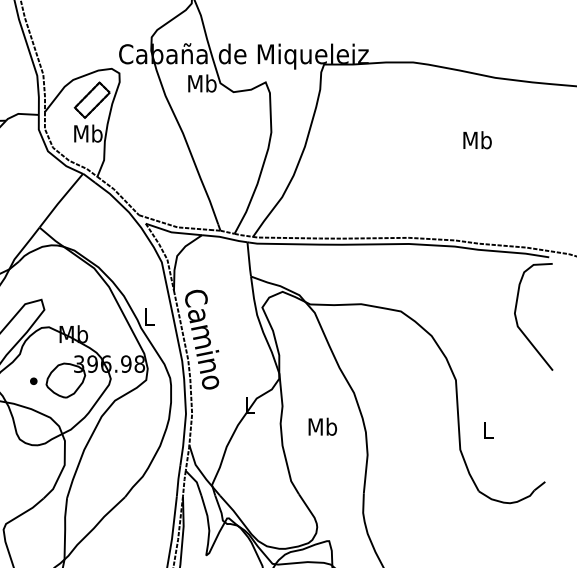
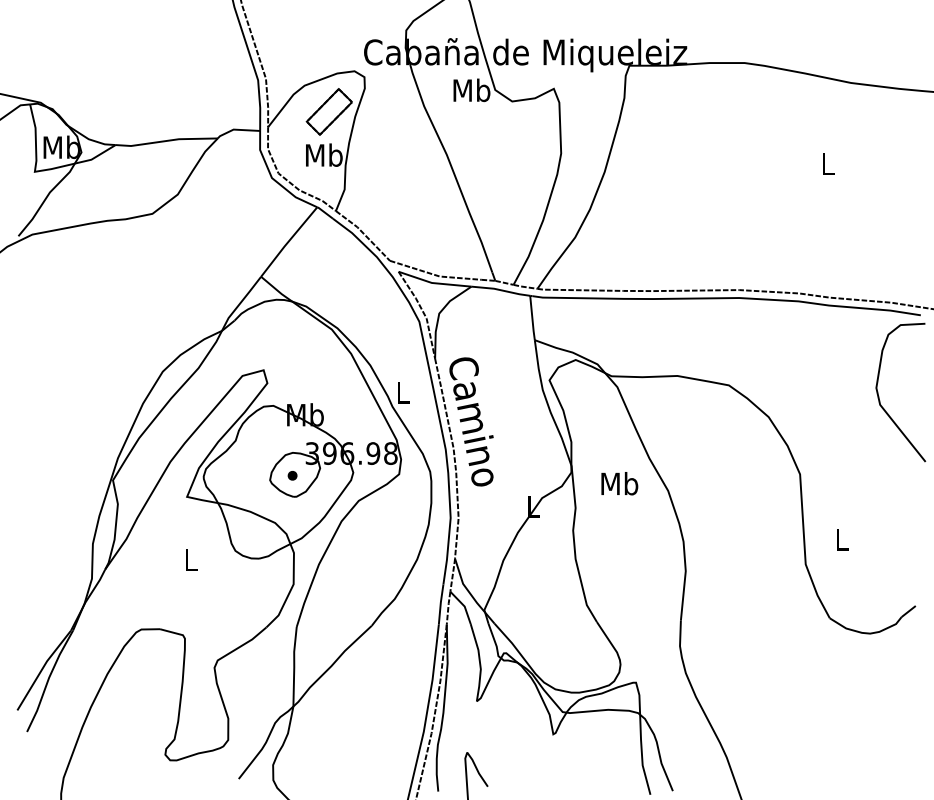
text: (477, 140) -> (827, 163), Mb -> L
part: (33, 381) -> (292, 475), moved
text: (322, 426) -> (619, 483), moved

